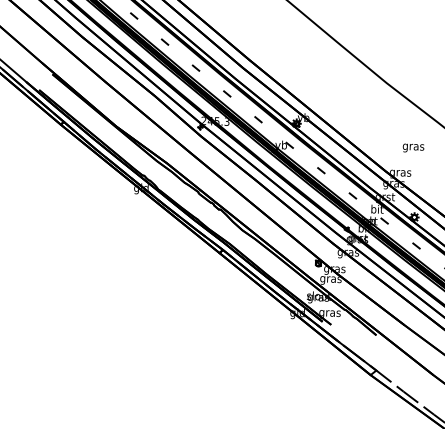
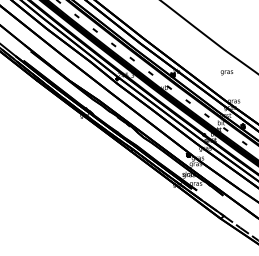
text: (412, 147) -> (226, 72), moved

